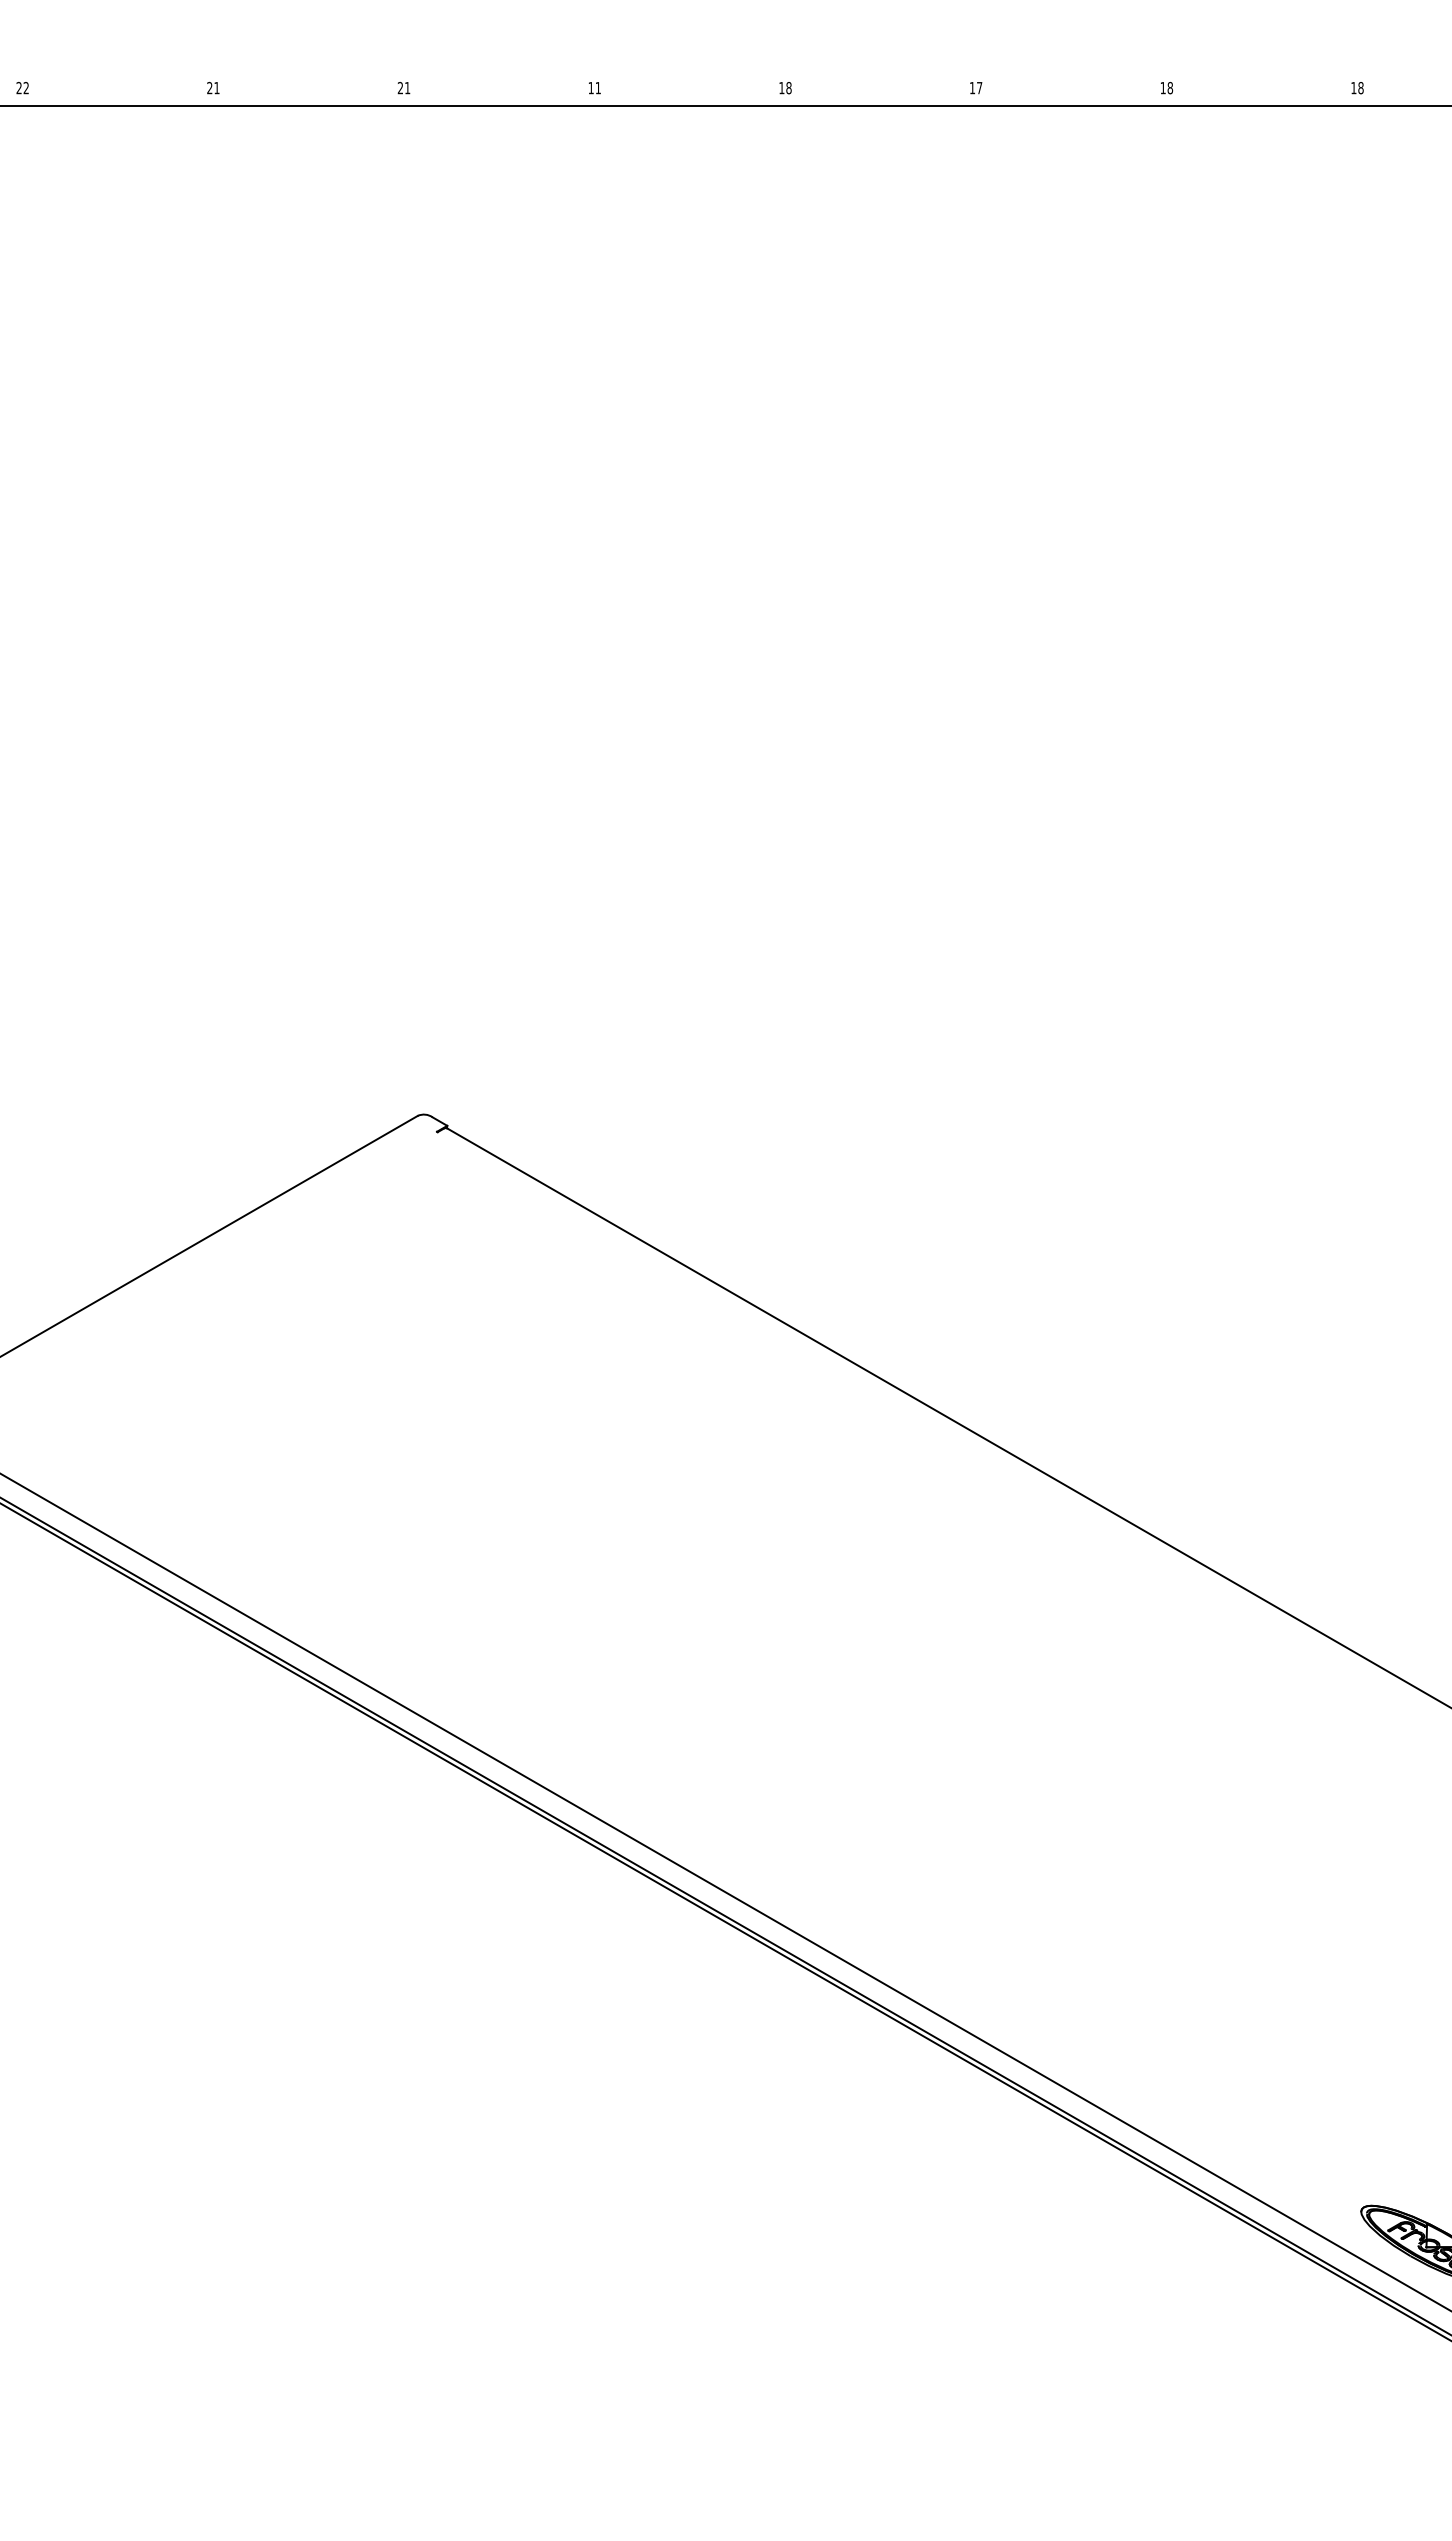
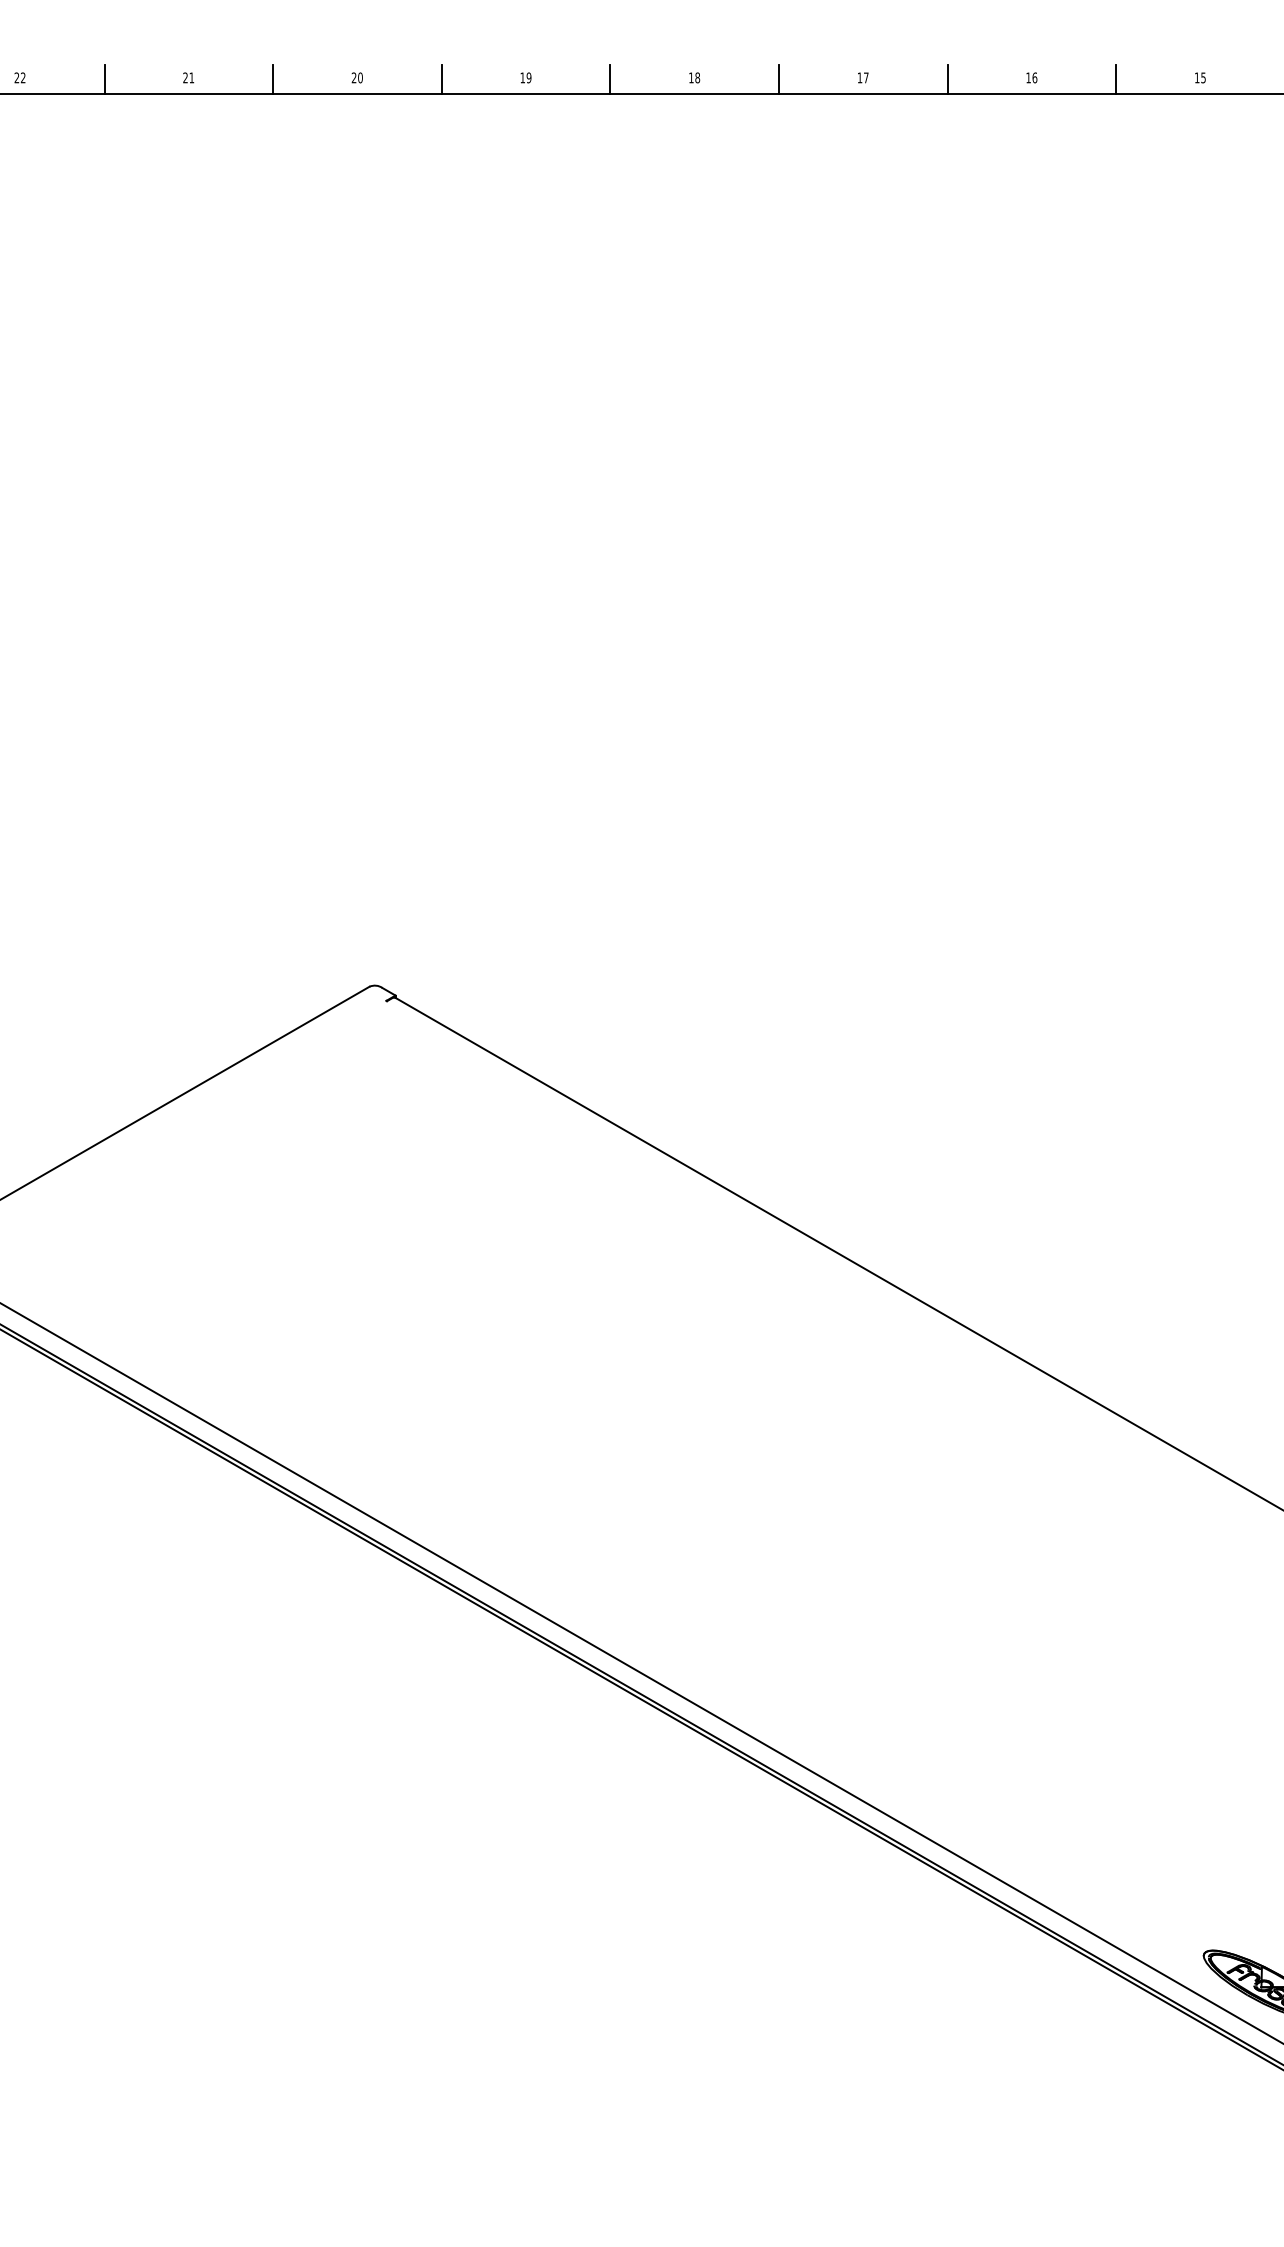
text: (407, 87) -> (360, 77), 21 -> 20
text: (598, 87) -> (529, 77), 11 -> 19
text: (1170, 88) -> (1035, 78), 18 -> 16
text: (1360, 88) -> (1203, 78), 18 -> 15
line: (118, 89) -> (104, 79), added
line: (309, 89) -> (273, 79), added
line: (499, 89) -> (441, 79), added
line: (690, 89) -> (610, 79), added
line: (881, 89) -> (779, 79), added
line: (1071, 89) -> (947, 79), added
line: (1262, 89) -> (1116, 79), added

